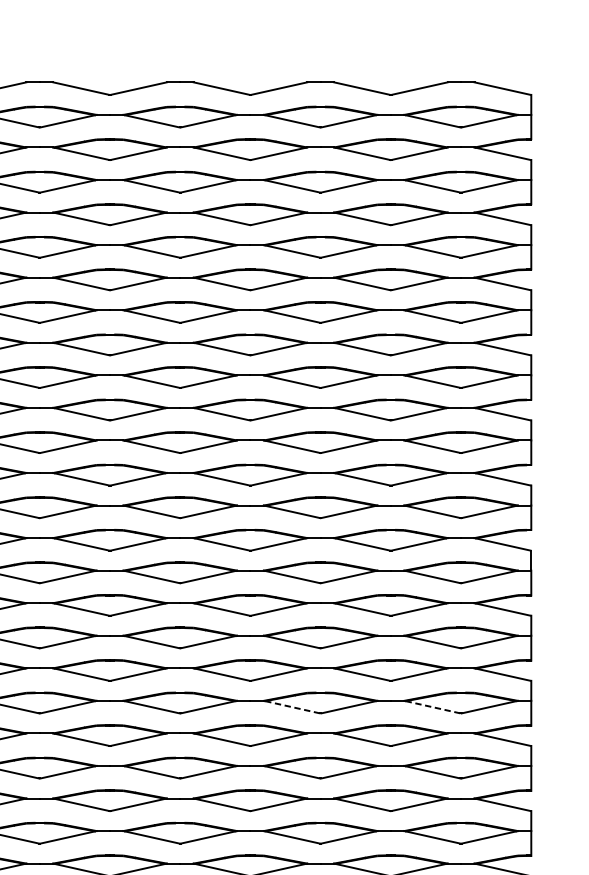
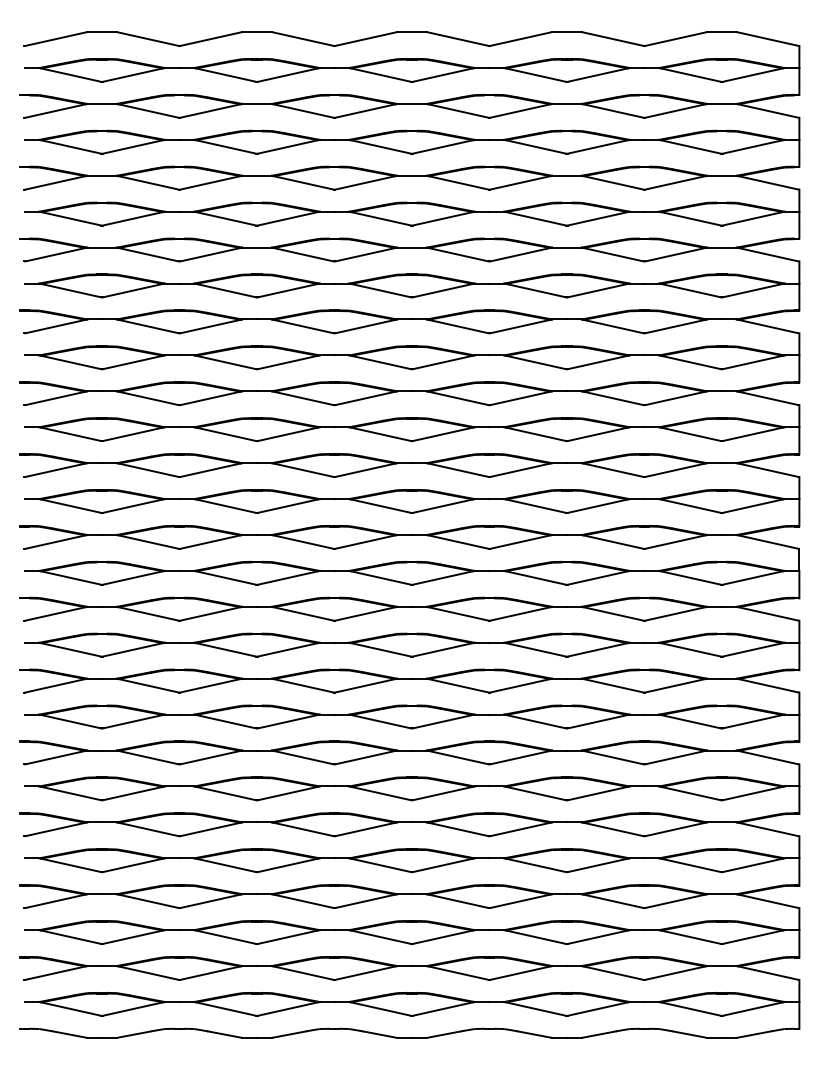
line: (292, 707) -> (535, 721), dashed -> solid
line: (432, 707) -> (690, 721), dashed -> solid

